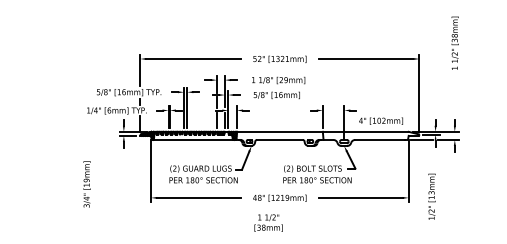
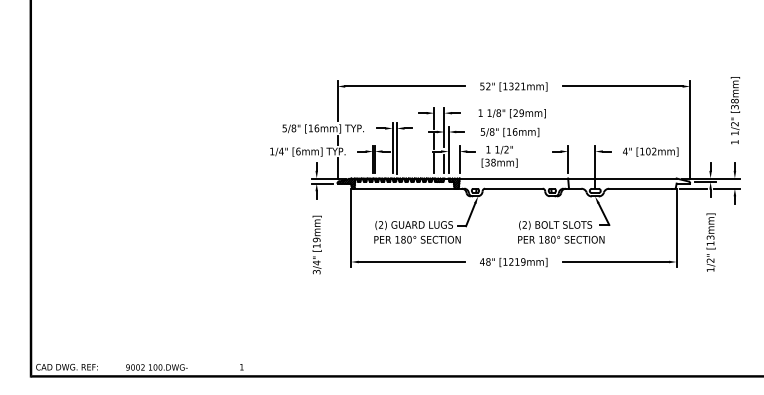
text: (455, 43) -> (735, 110), moved
text: (380, 120) -> (650, 151), moved
text: (86, 184) -> (316, 244), moved
text: (431, 196) -> (710, 242), moved
text: (268, 222) -> (499, 156), moved

